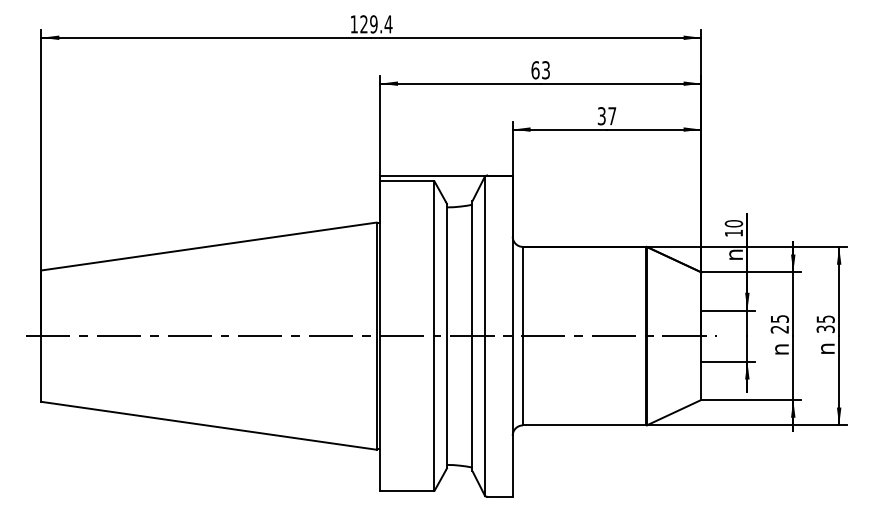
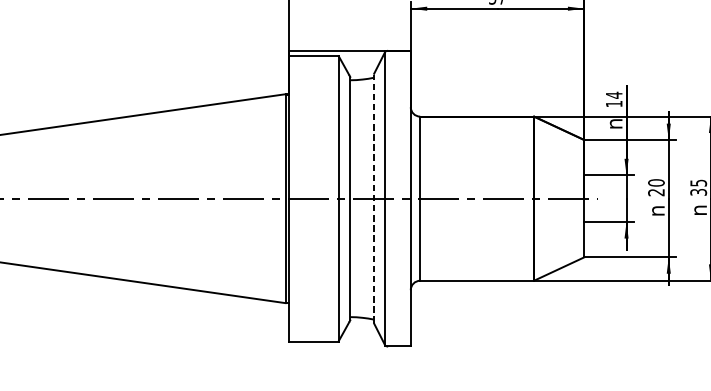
text: (733, 223) -> (613, 95), 10 -> 14
text: (779, 318) -> (656, 182), 25 -> 20
line: (472, 336) -> (373, 199), solid -> dashed

